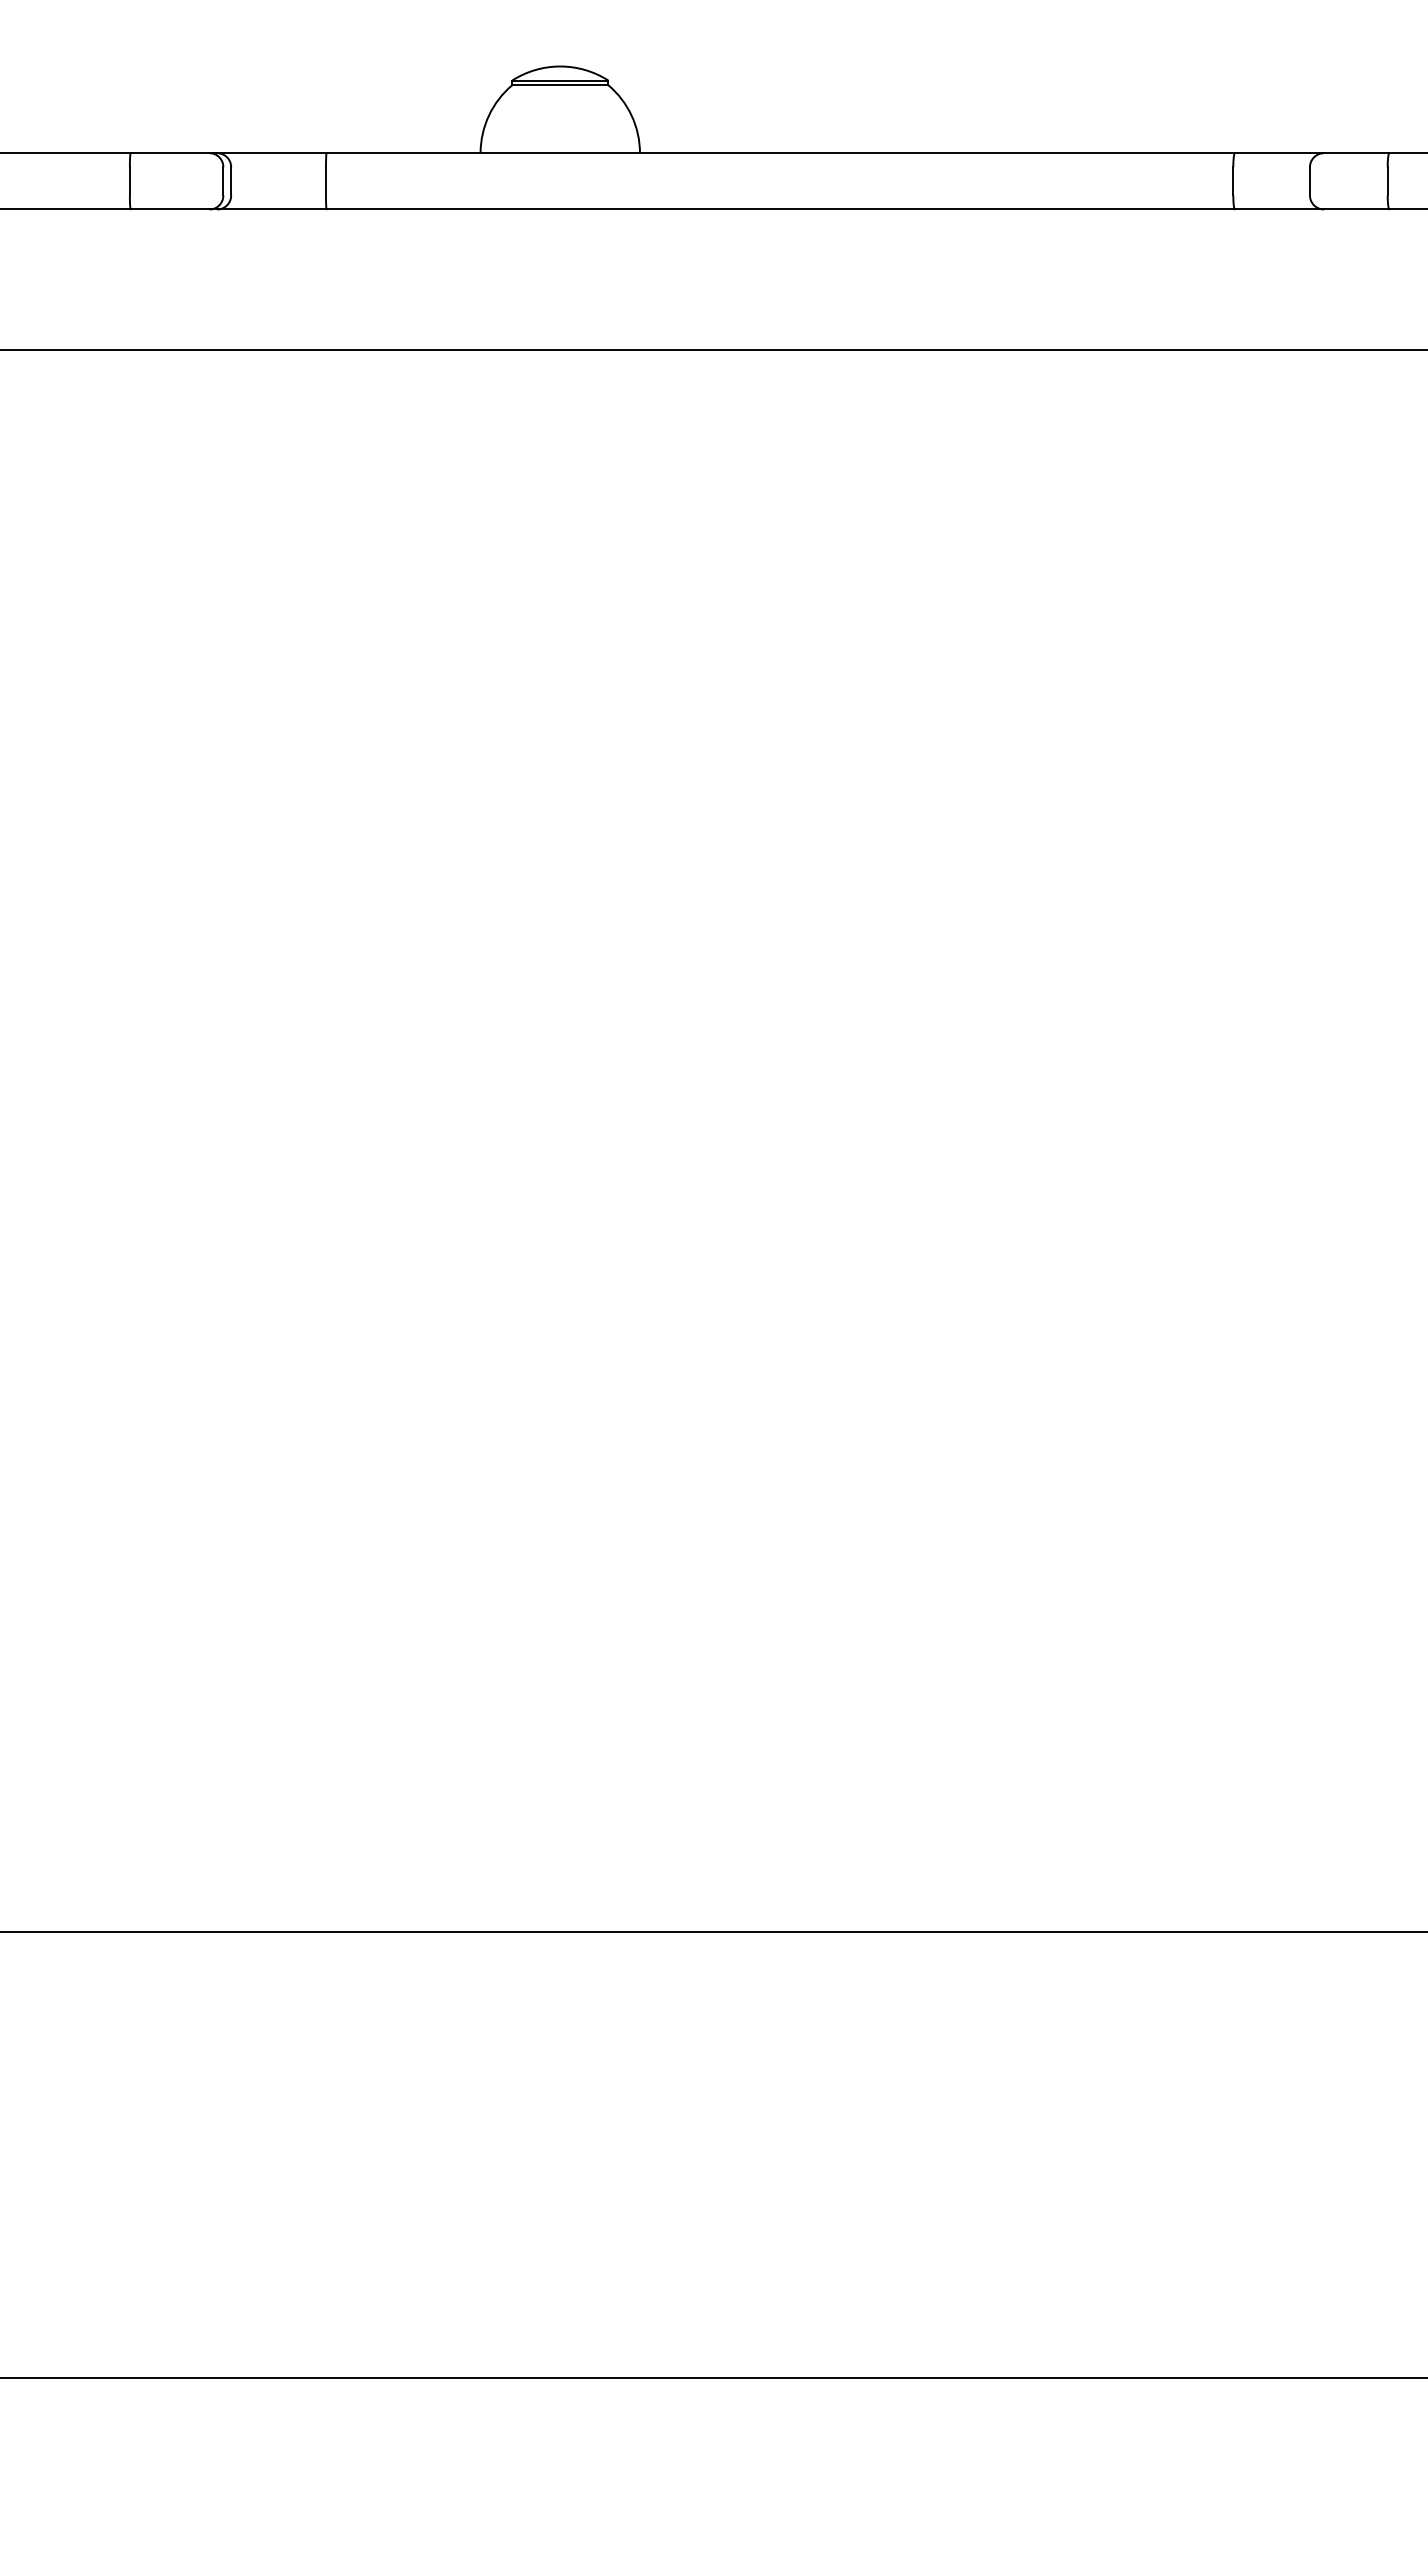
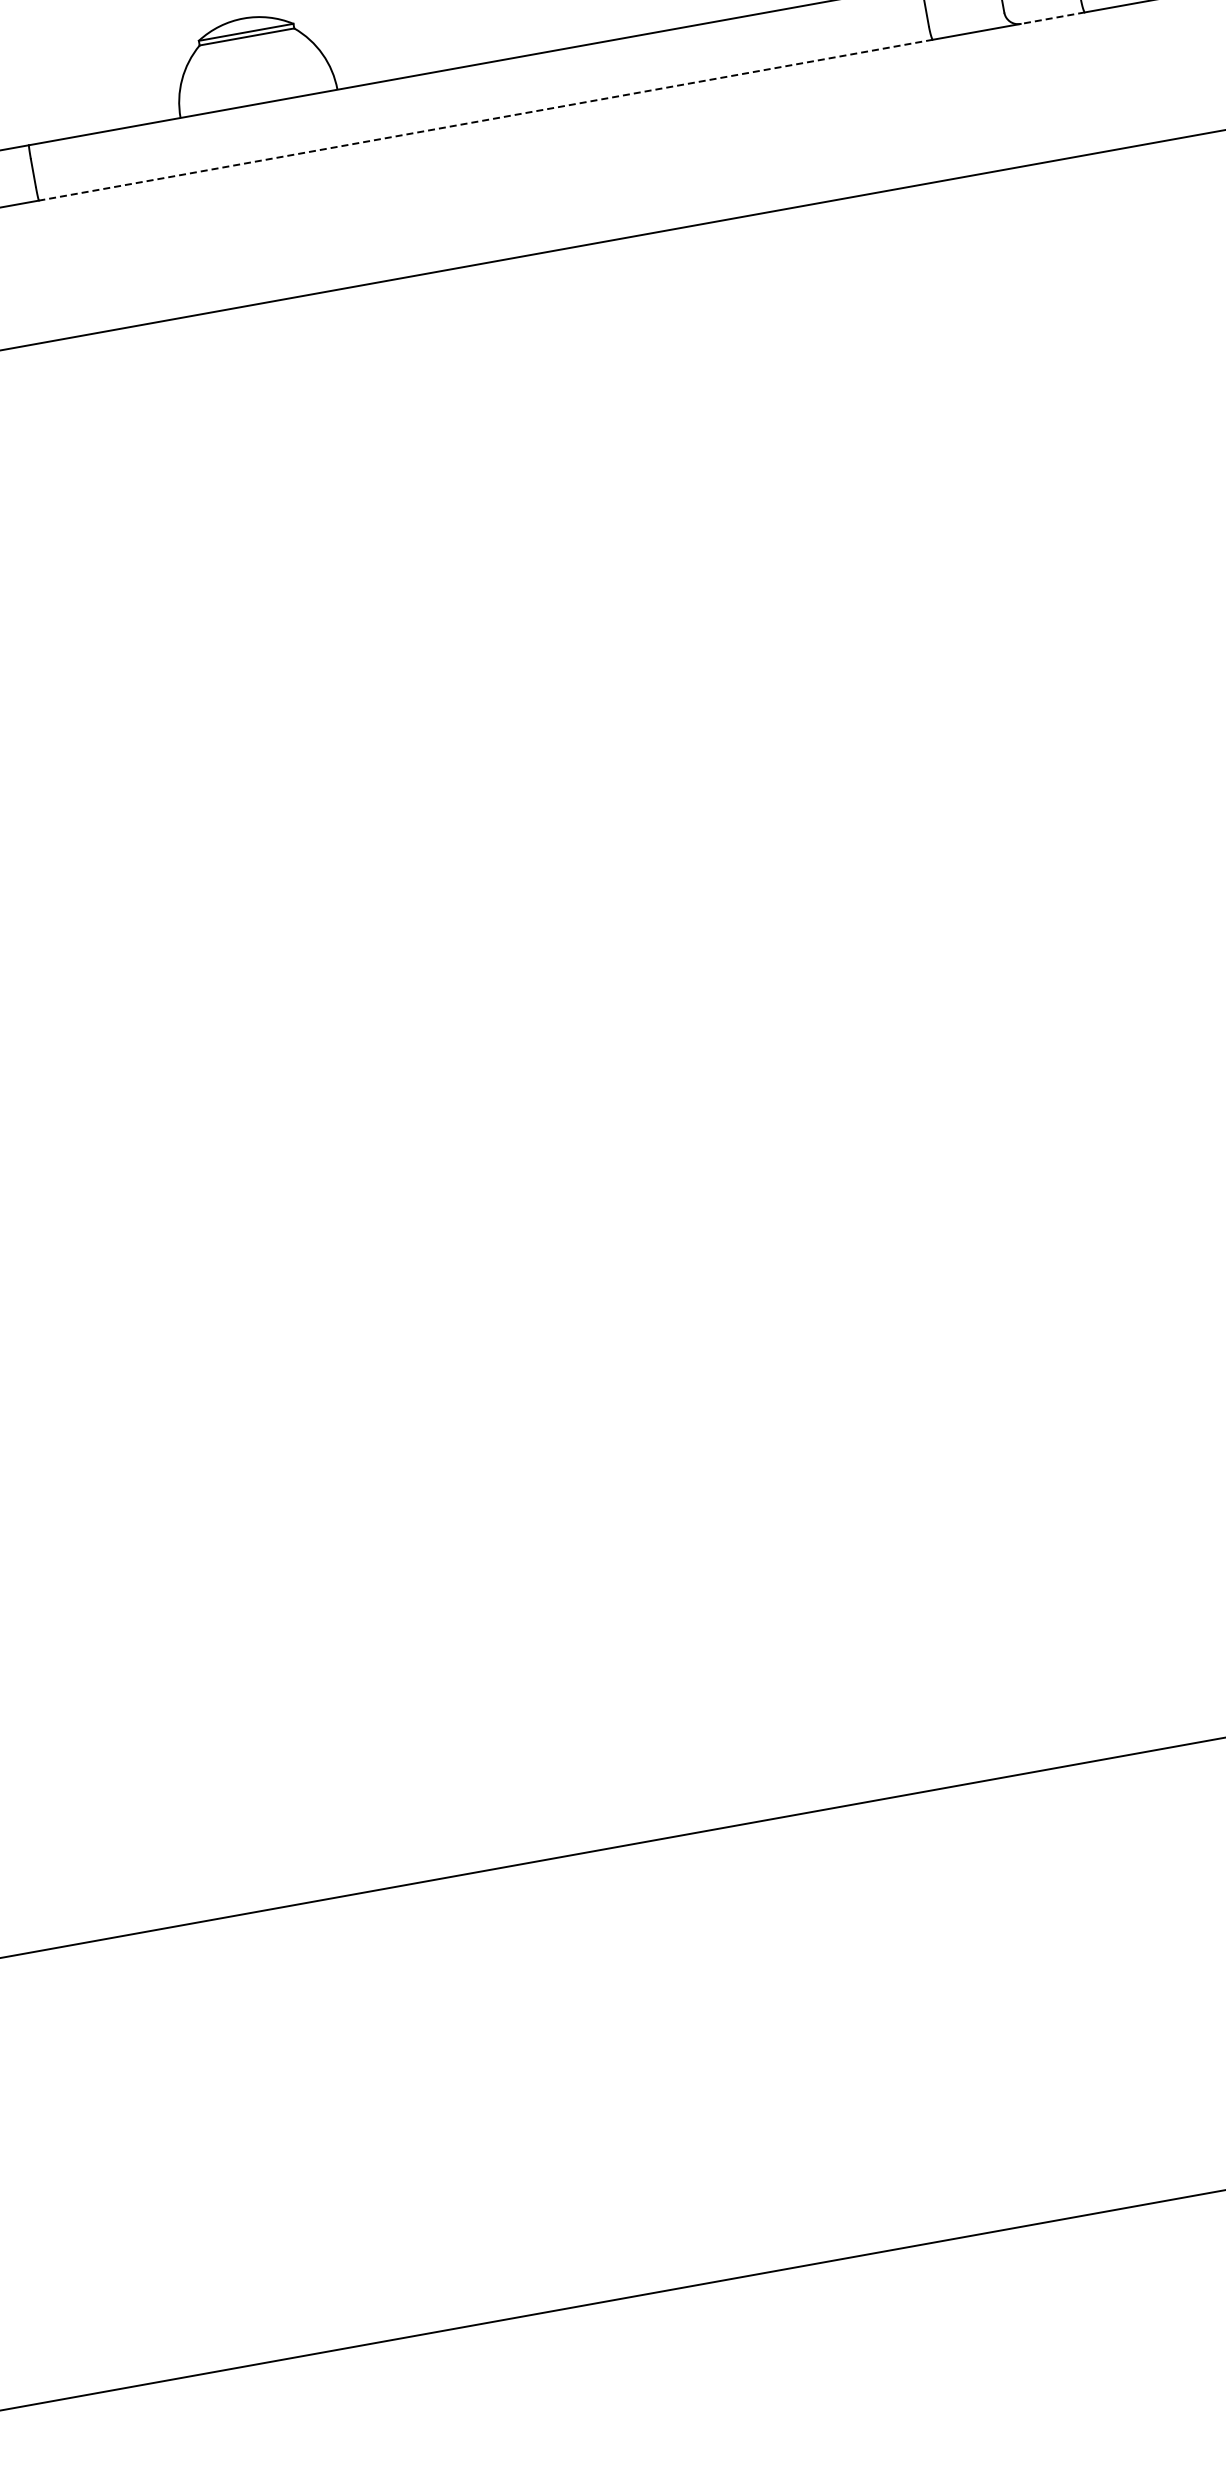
line: (780, 209) -> (485, 120), solid -> dashed
line: (1356, 209) -> (1052, 18), solid -> dashed

